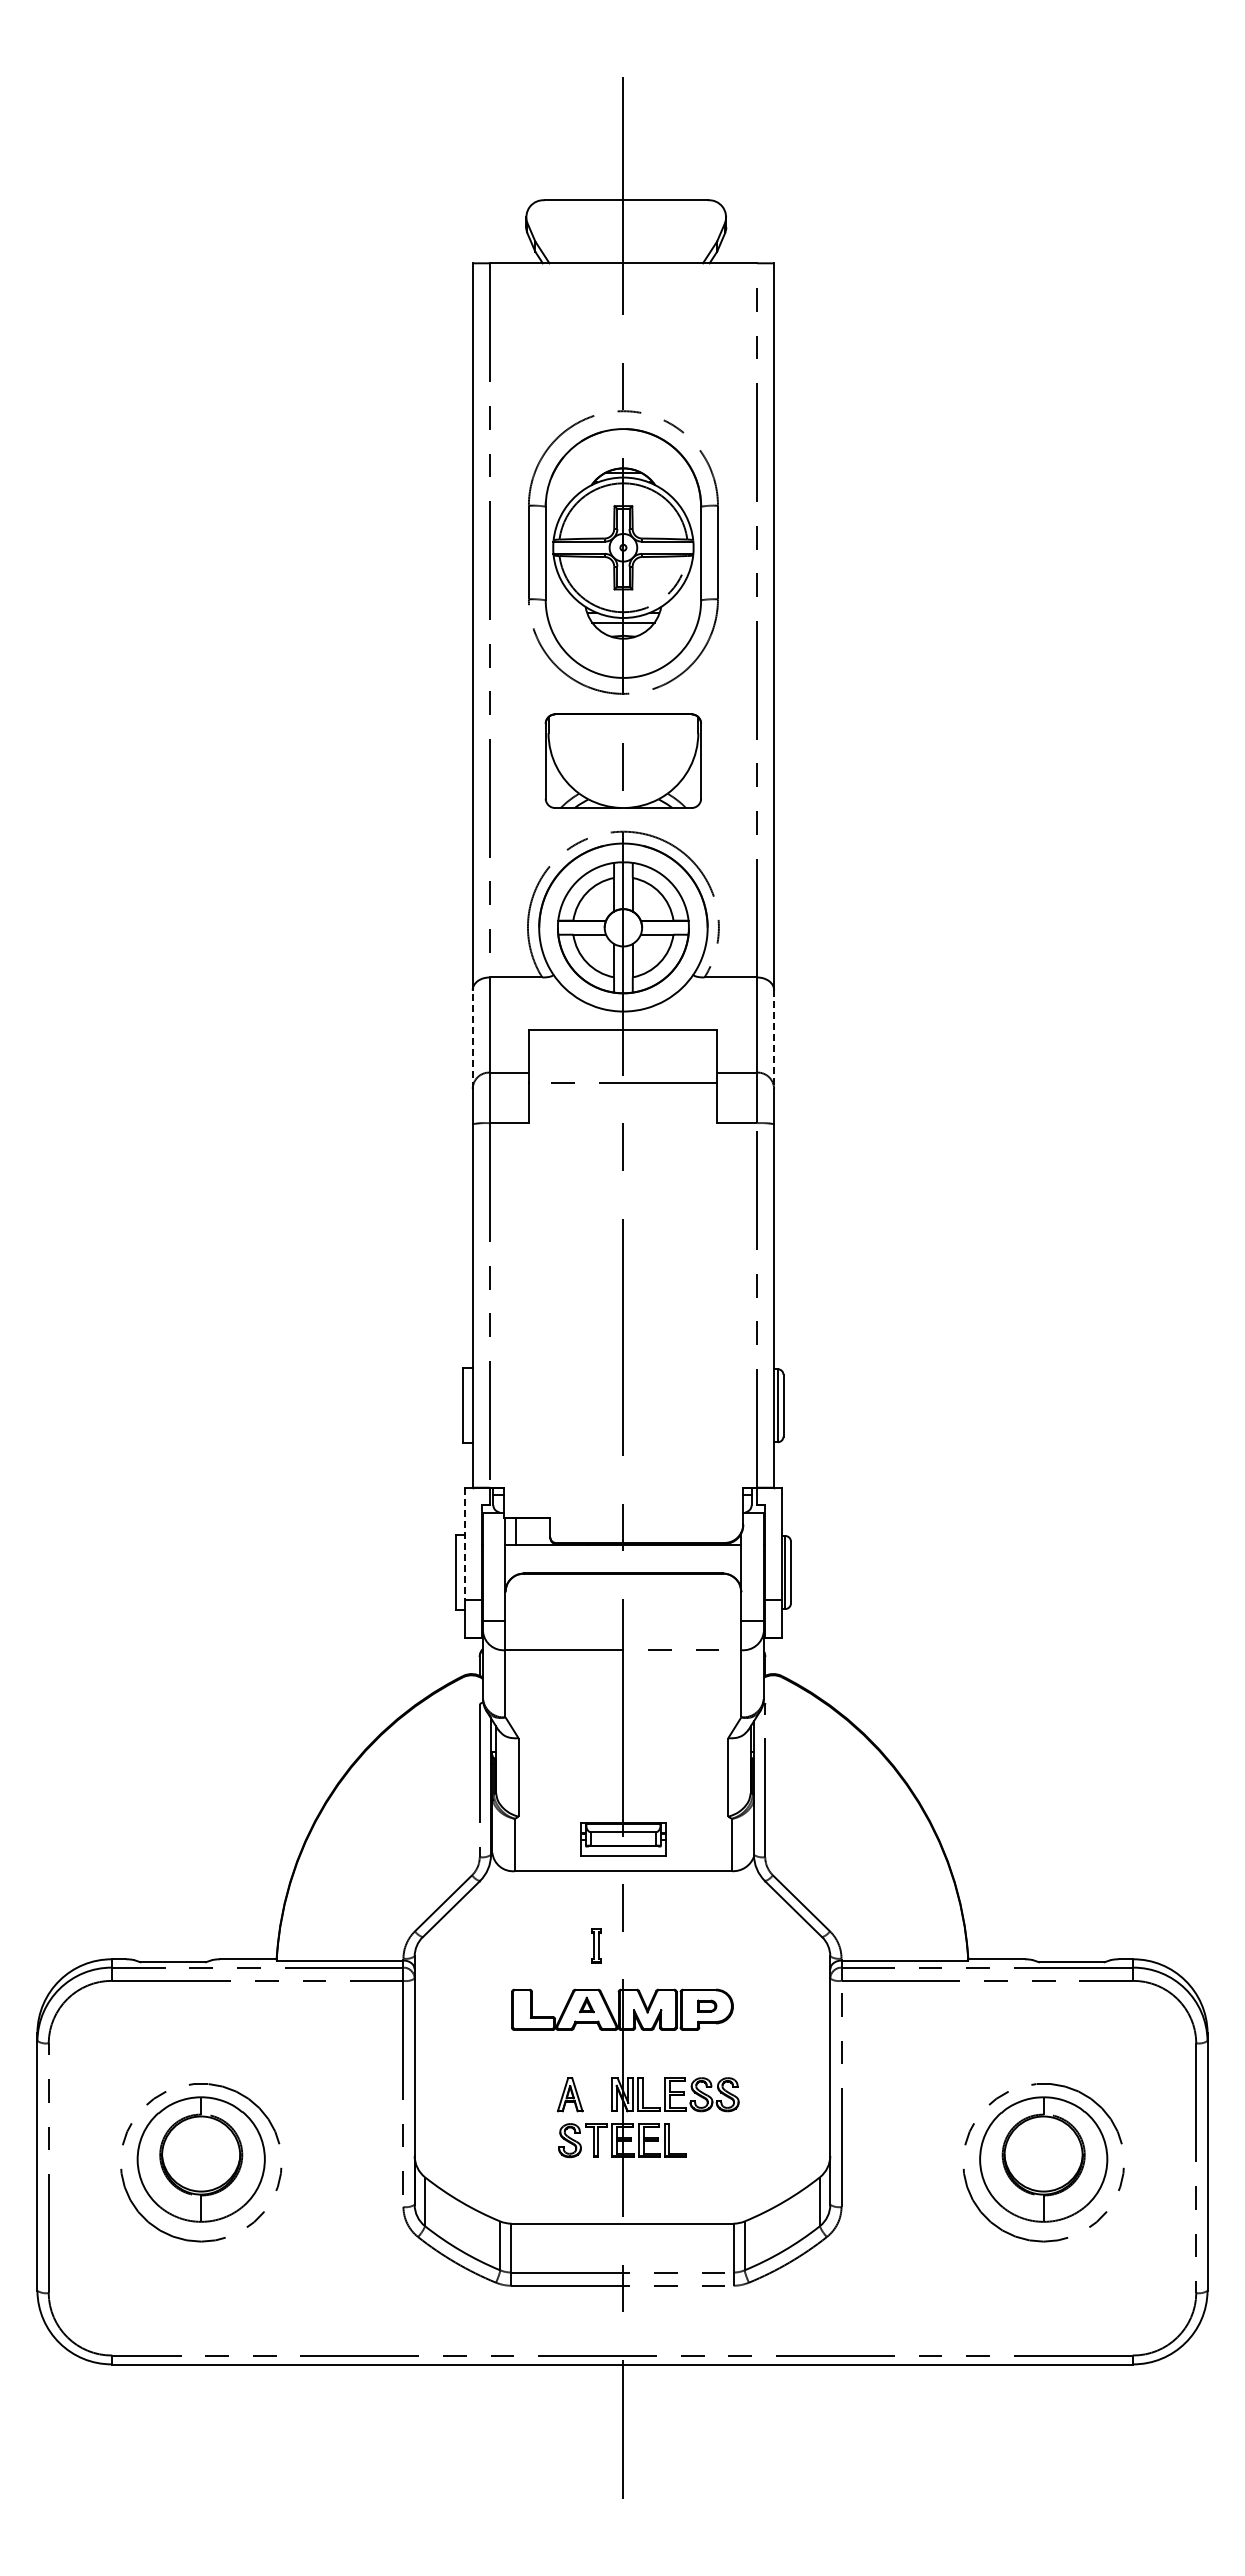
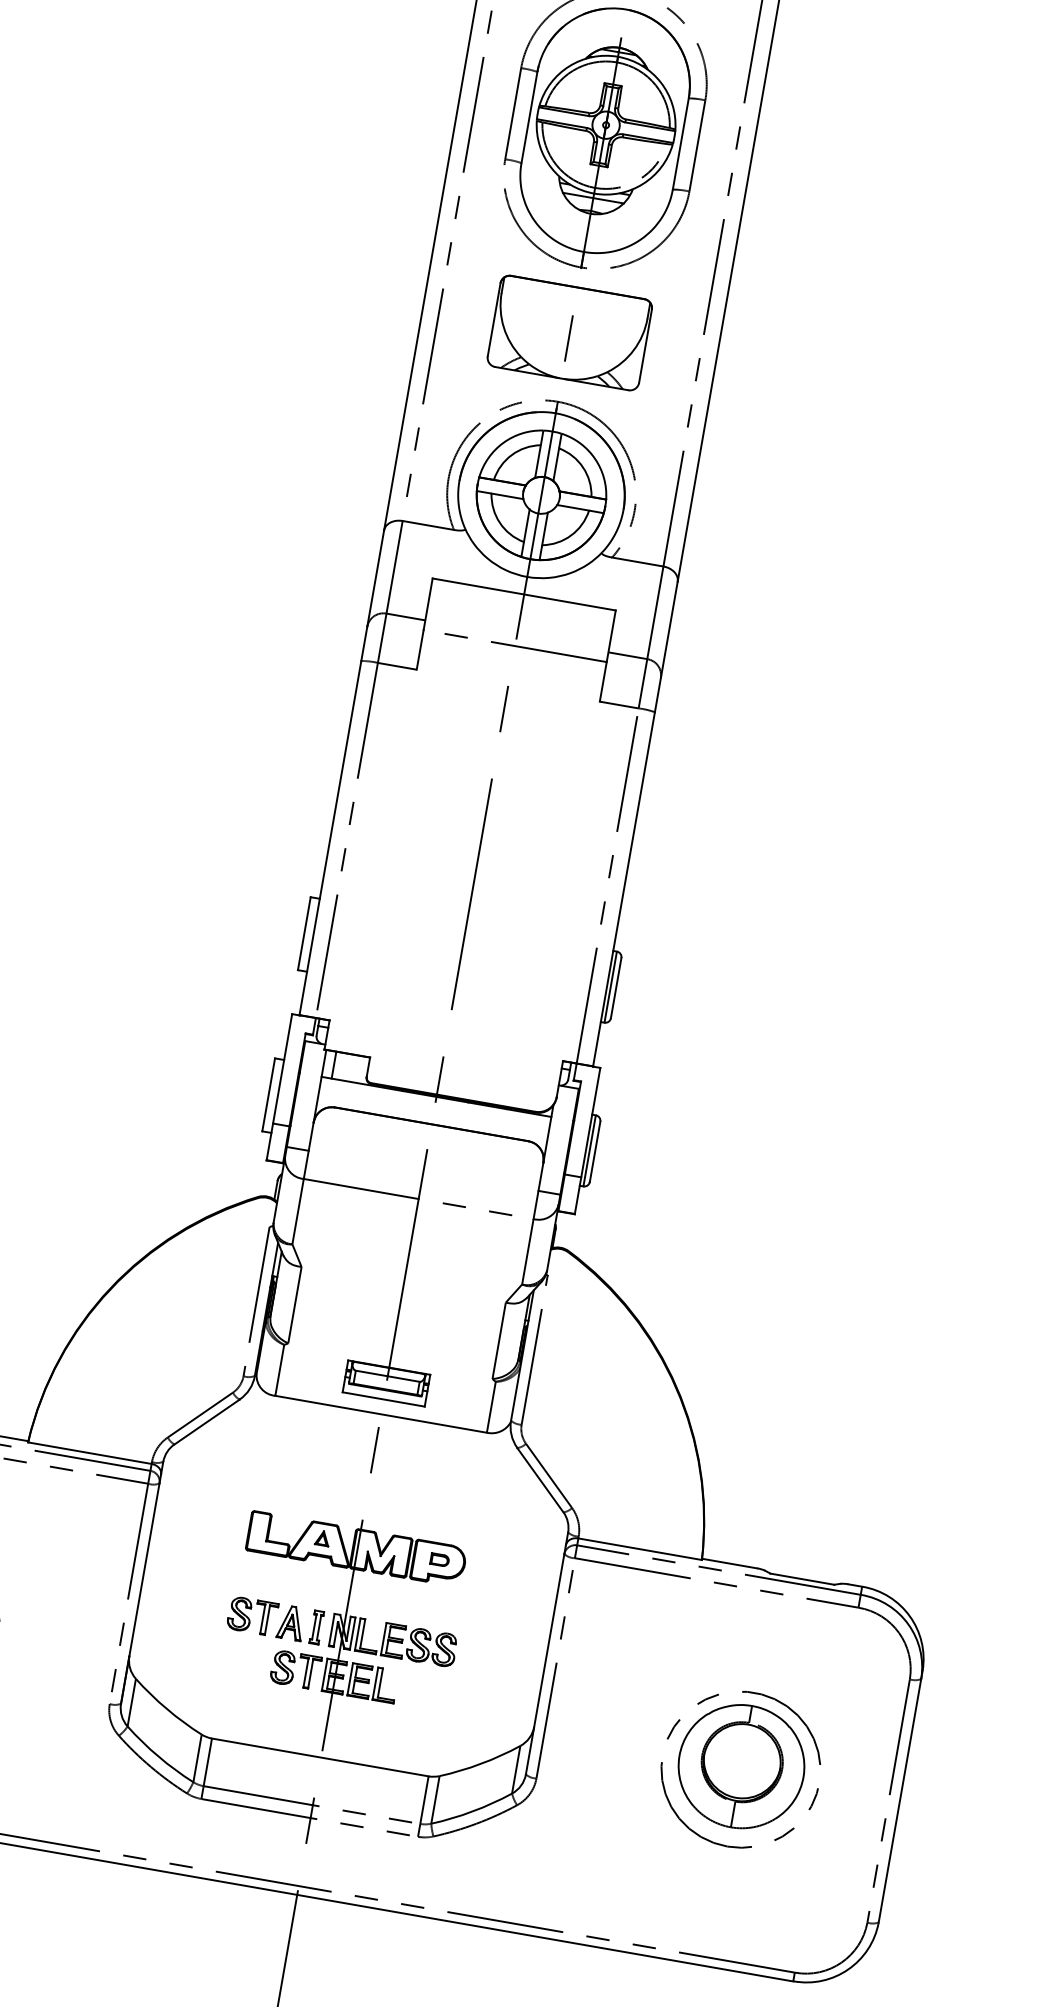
line: (472, 1038) -> (375, 577), dashed -> solid
line: (774, 1039) -> (669, 629), dashed -> solid
line: (465, 1544) -> (282, 1069), dashed -> solid
part: (596, 1945) -> (316, 1627), moved
part: (529, 2094) -> (251, 1615), added

